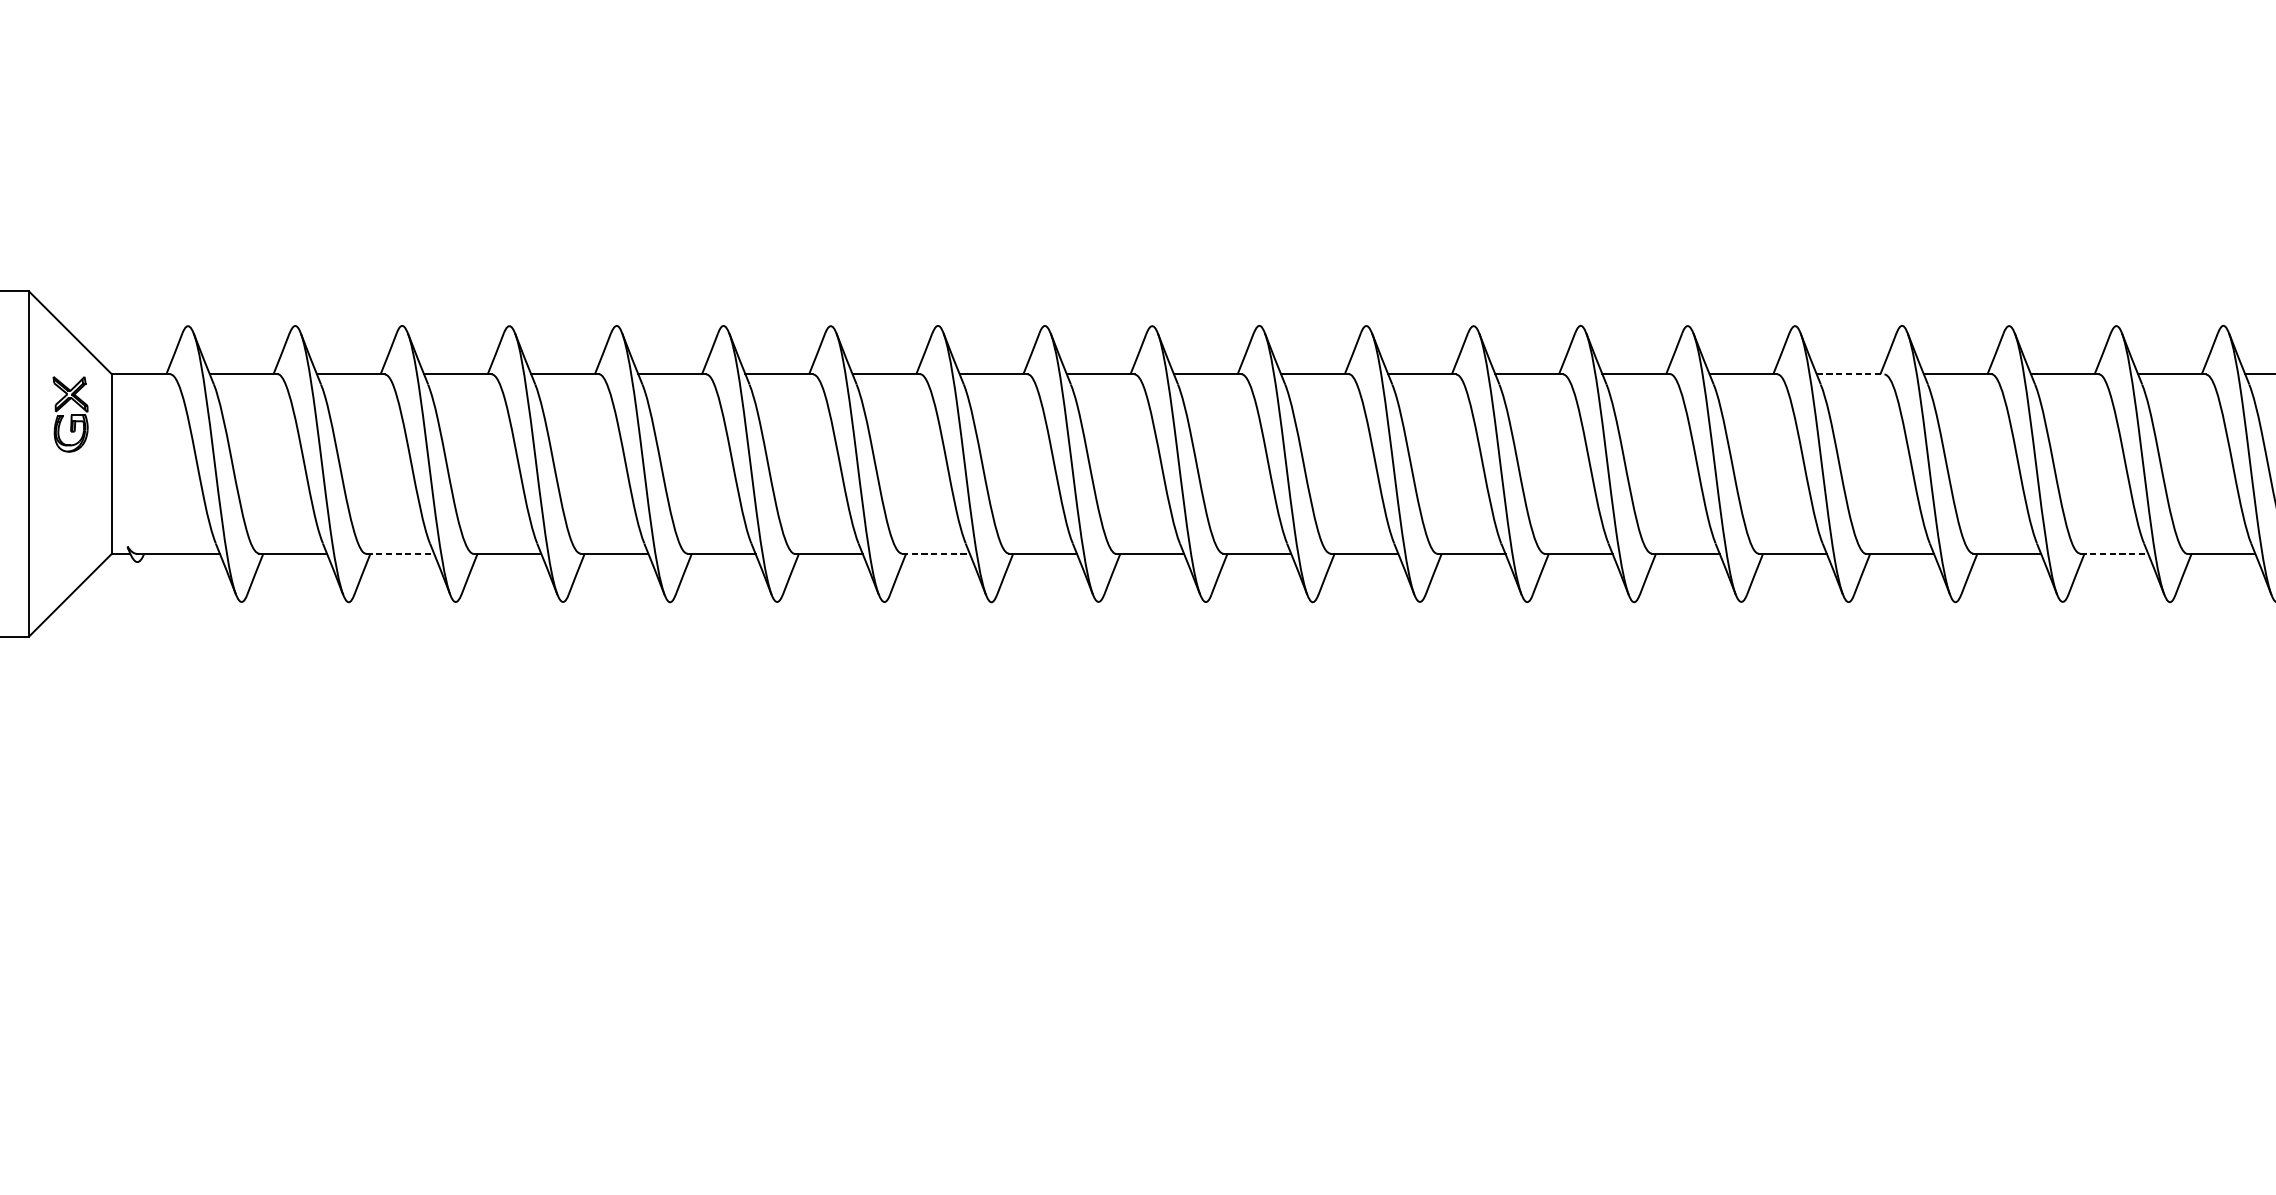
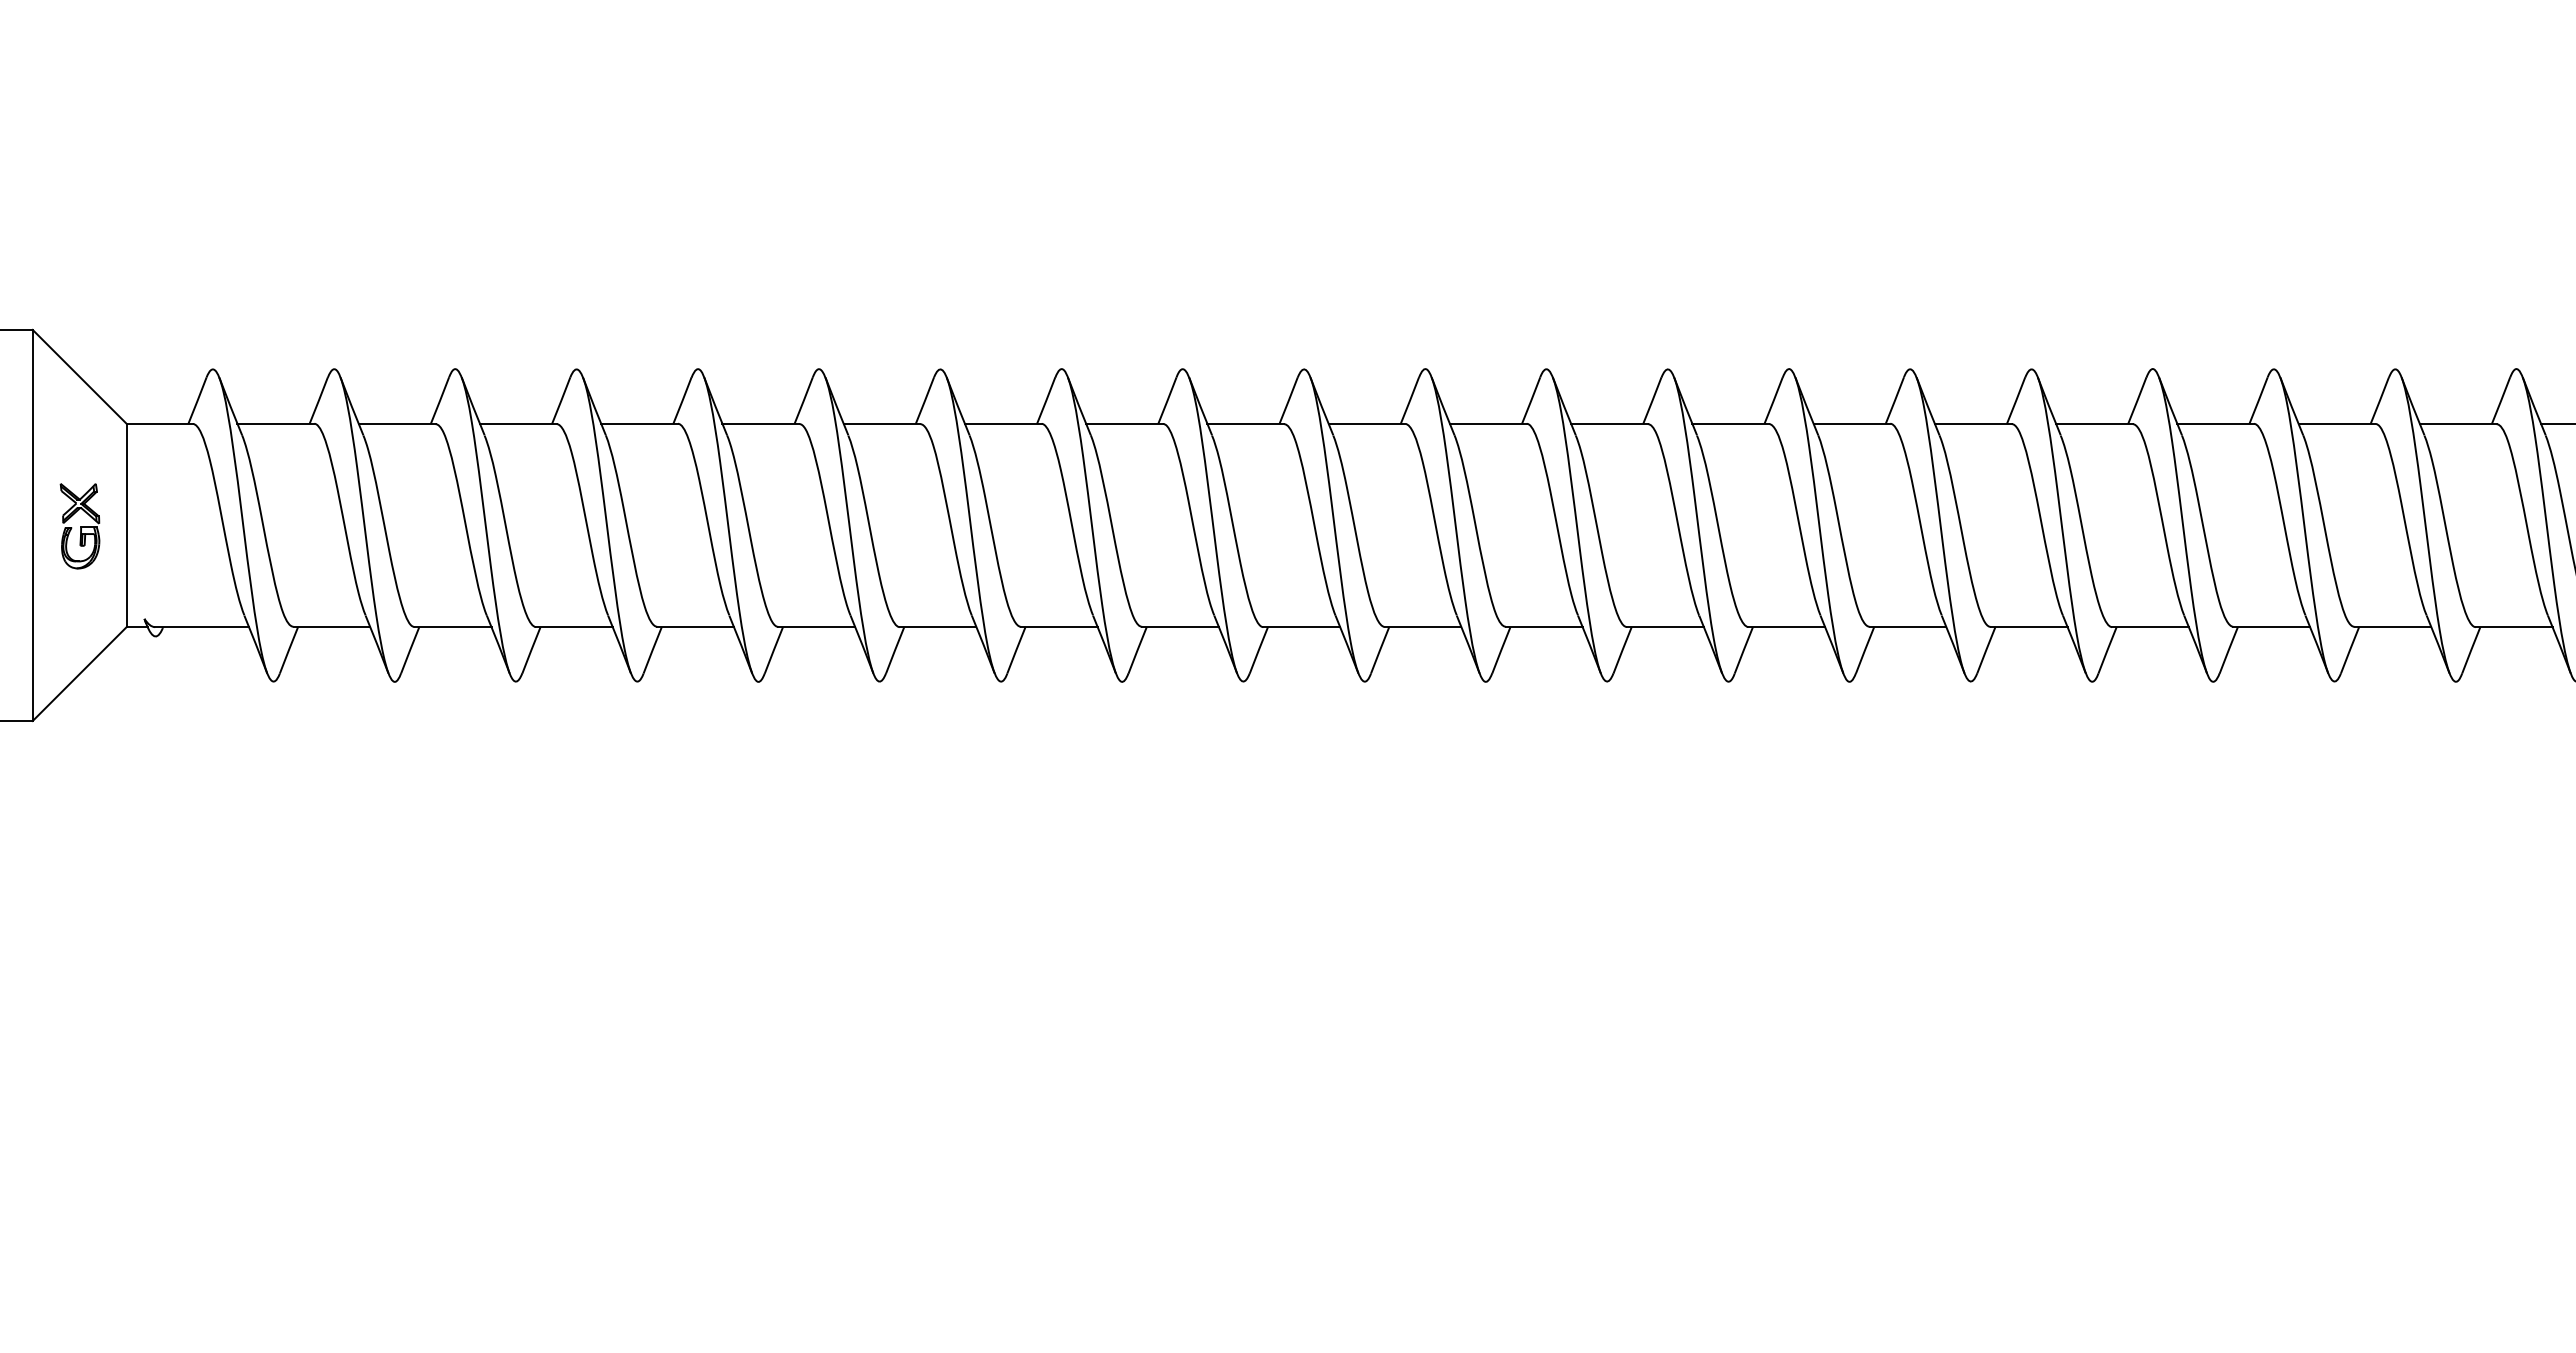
line: (1850, 373) -> (2094, 423), dashed -> solid
part: (70, 414) -> (79, 526), moved
line: (400, 554) -> (453, 627), dashed -> solid
line: (936, 554) -> (1059, 627), dashed -> solid
line: (2114, 554) -> (2393, 627), dashed -> solid

